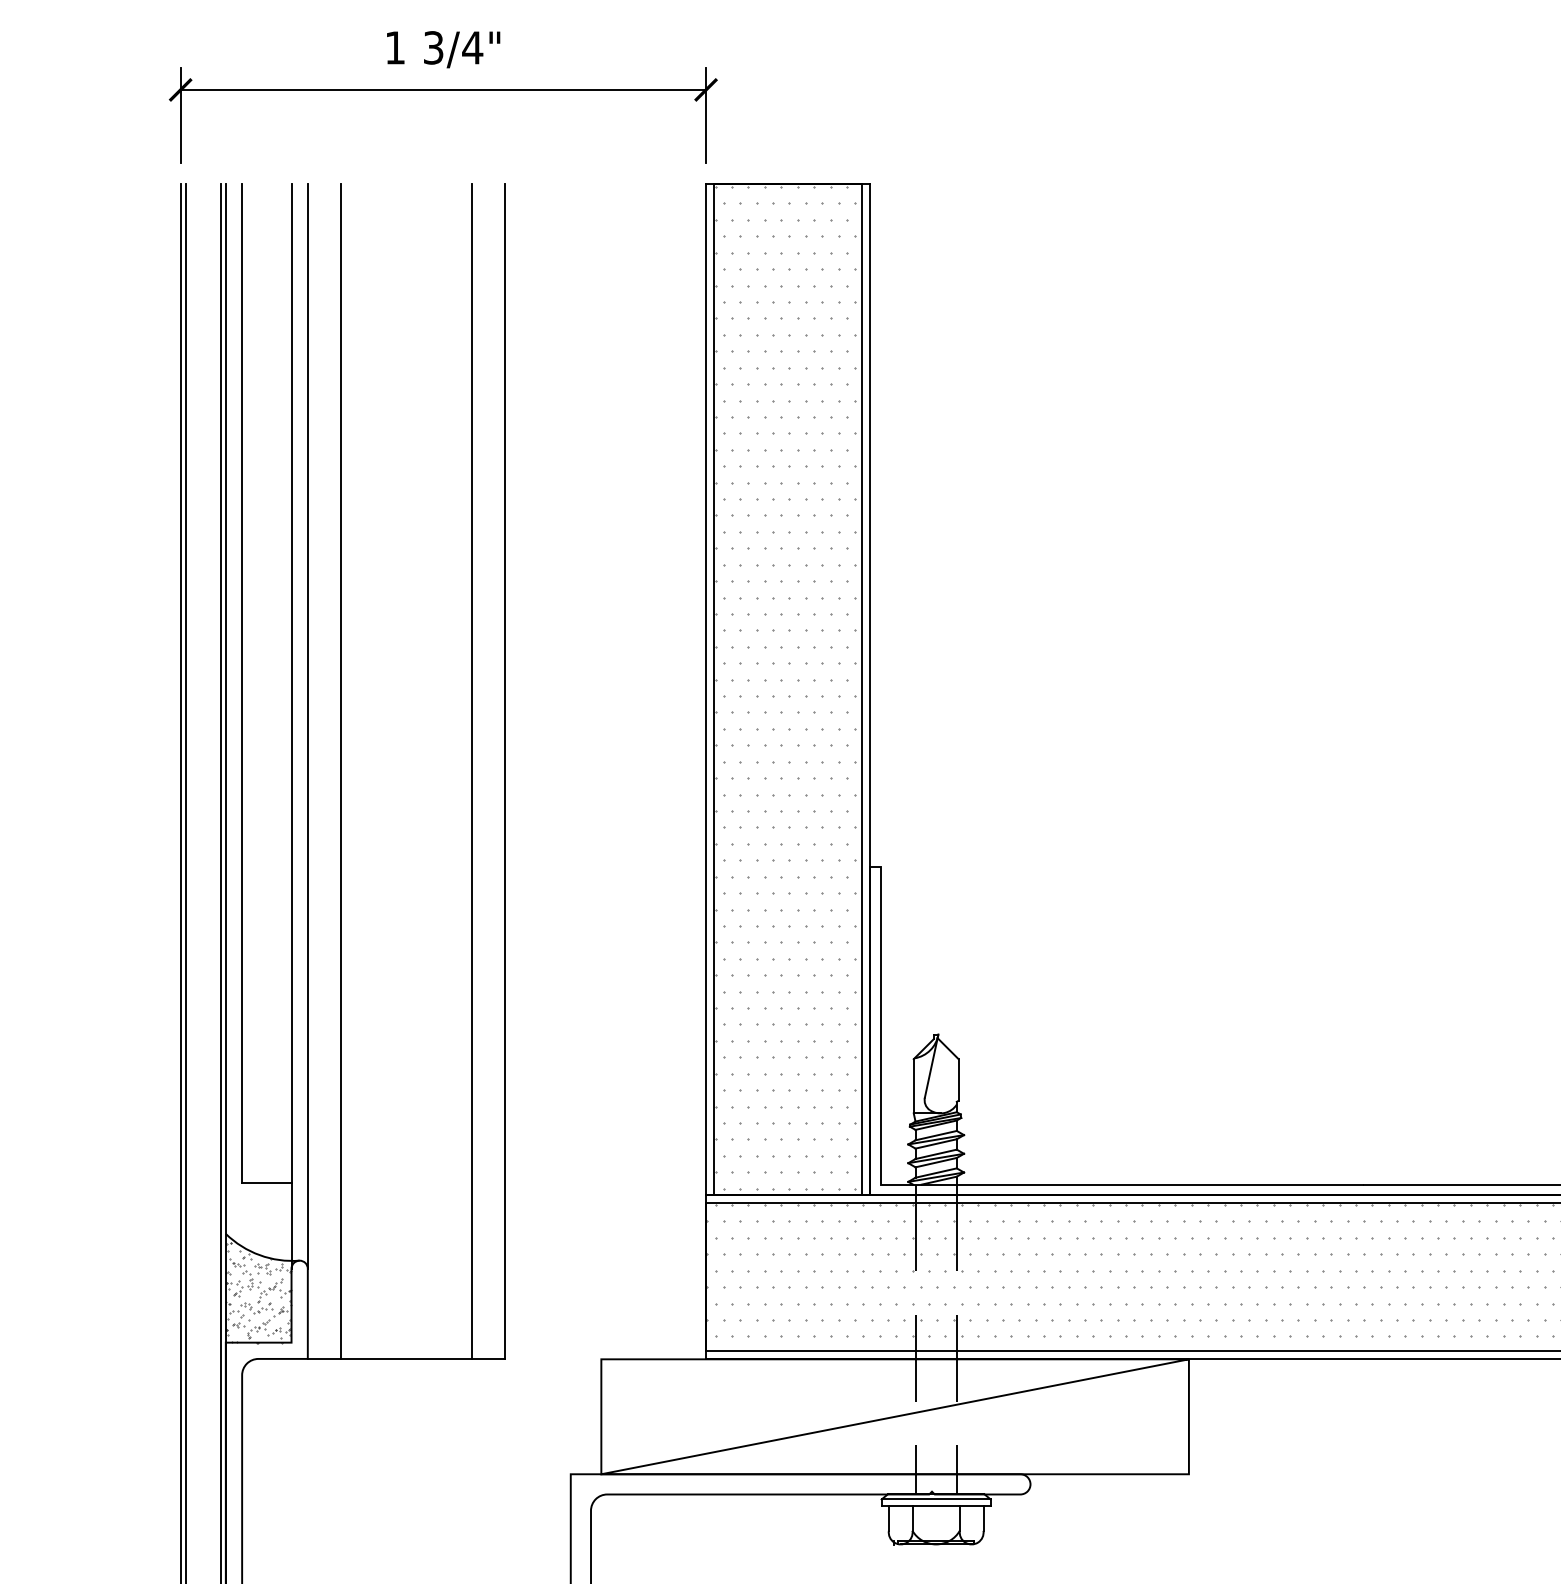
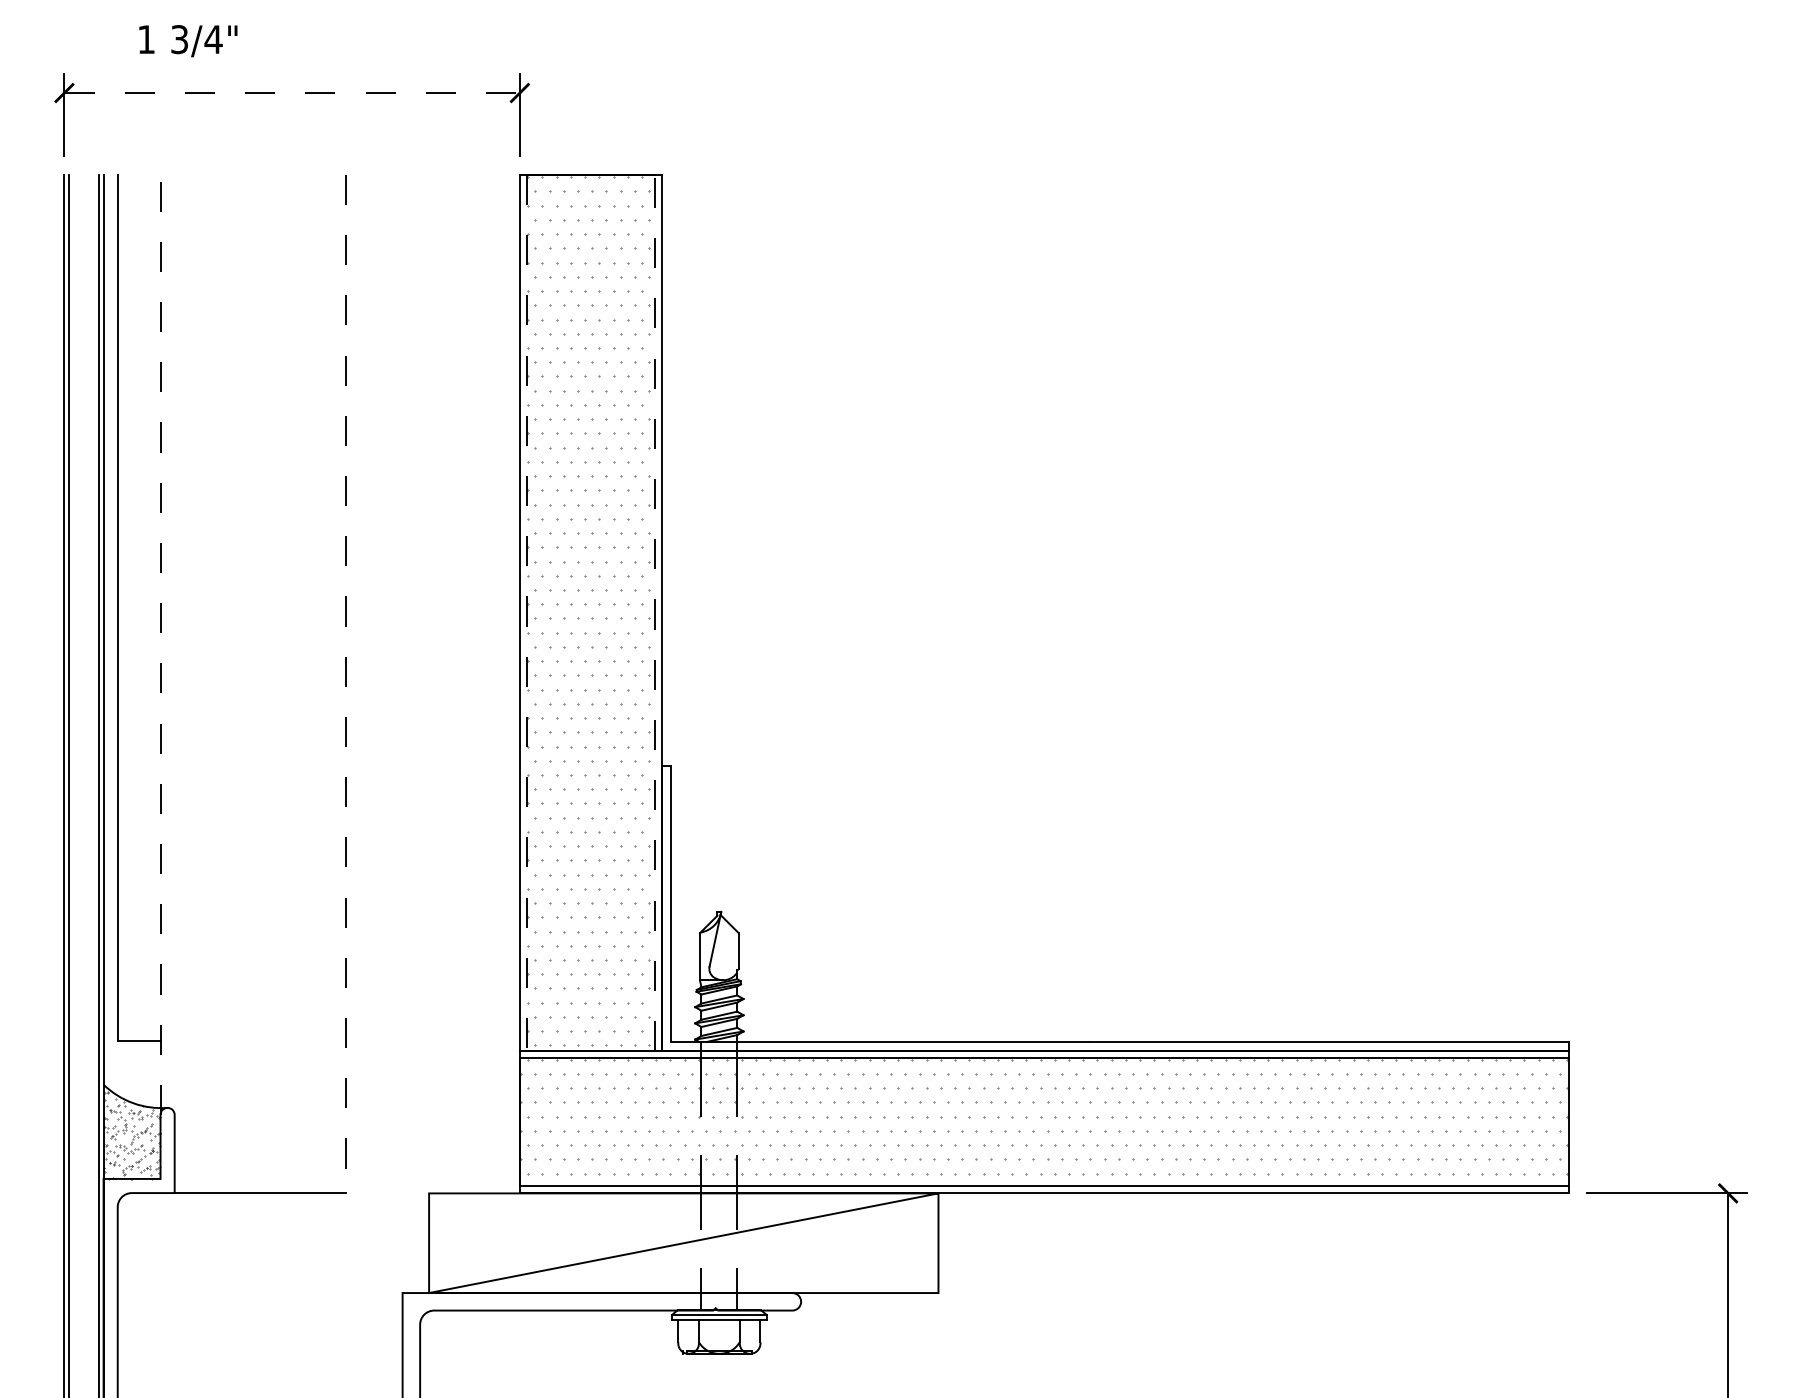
text: (443, 50) -> (188, 41), moved
line: (443, 90) -> (292, 93), solid -> dashed
line: (862, 689) -> (655, 612), solid -> dashed
line: (714, 690) -> (527, 613), solid -> dashed
line: (291, 726) -> (160, 644), solid -> dashed
line: (307, 726) -> (174, 644), removed
line: (341, 771) -> (203, 683), removed
line: (472, 771) -> (317, 683), removed
line: (504, 772) -> (345, 684), solid -> dashed

